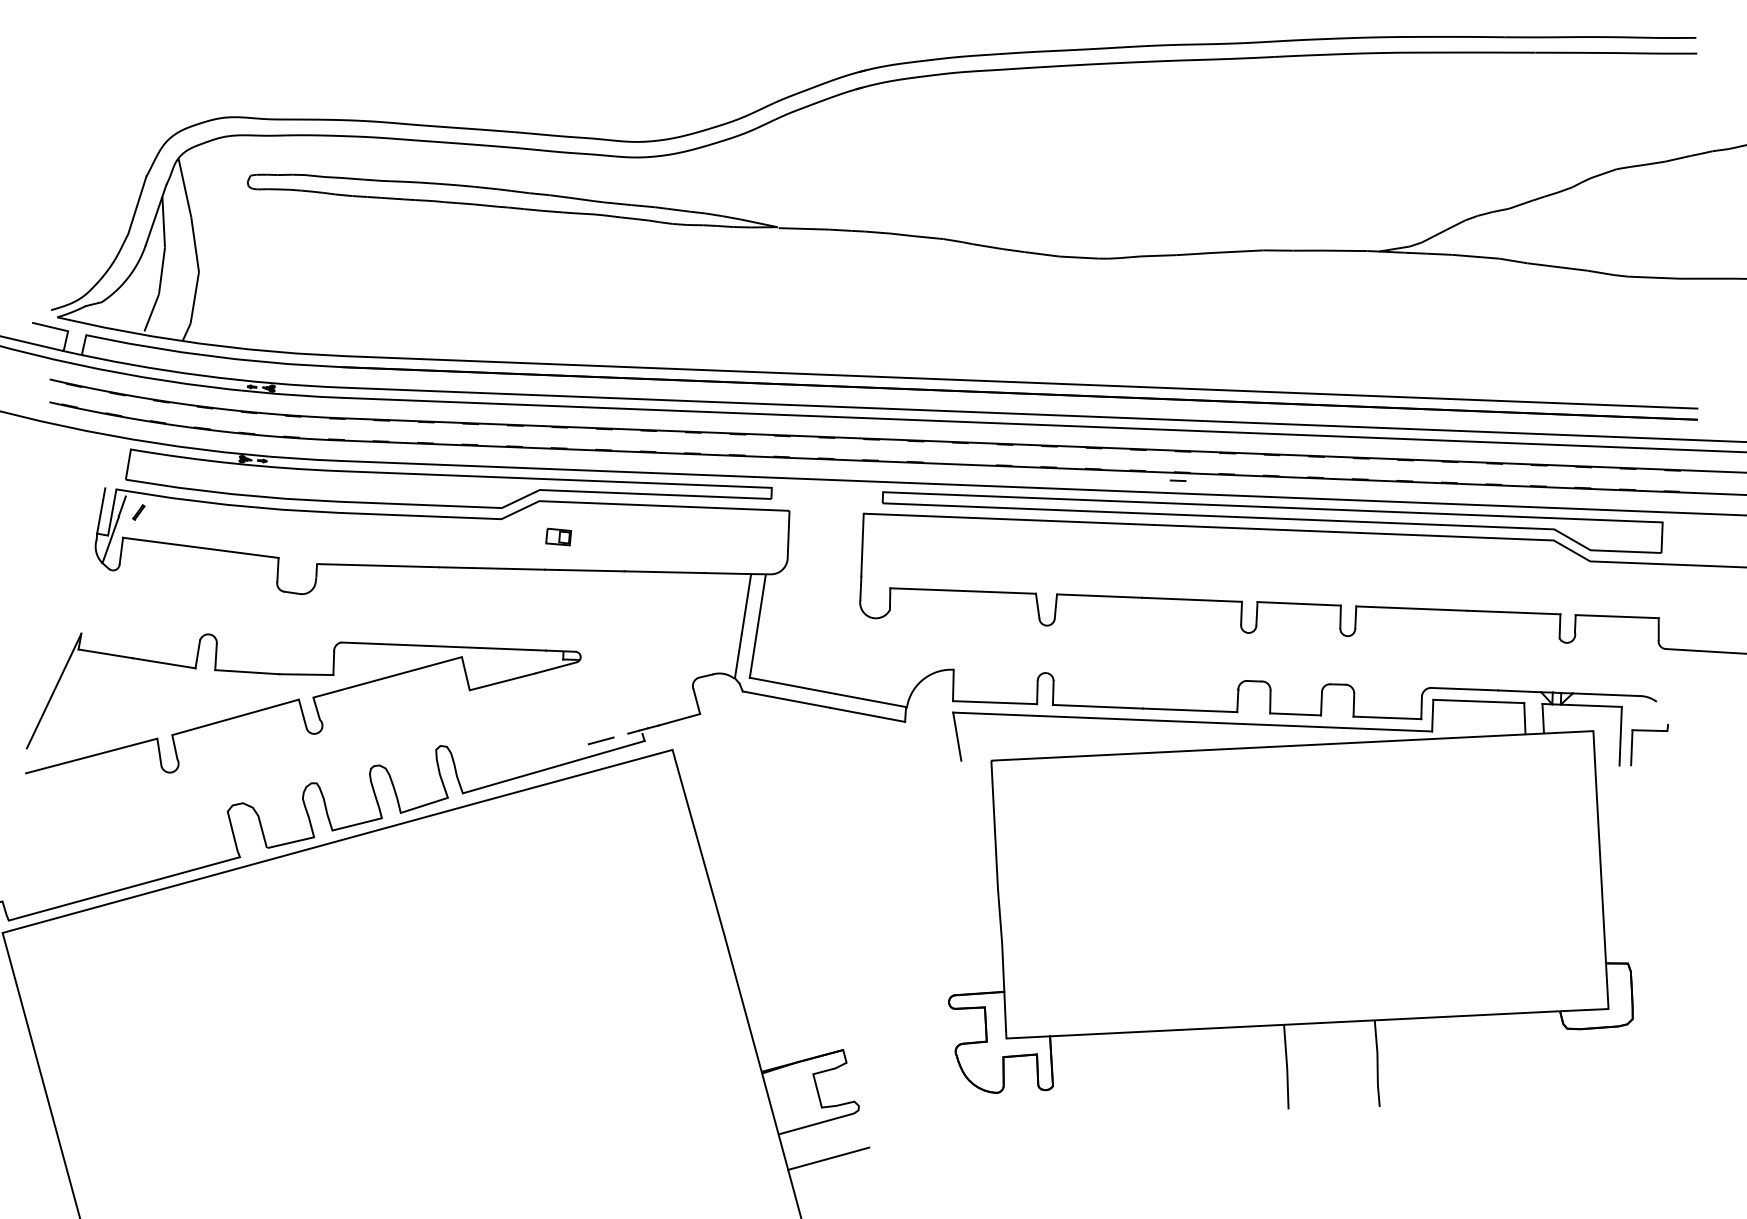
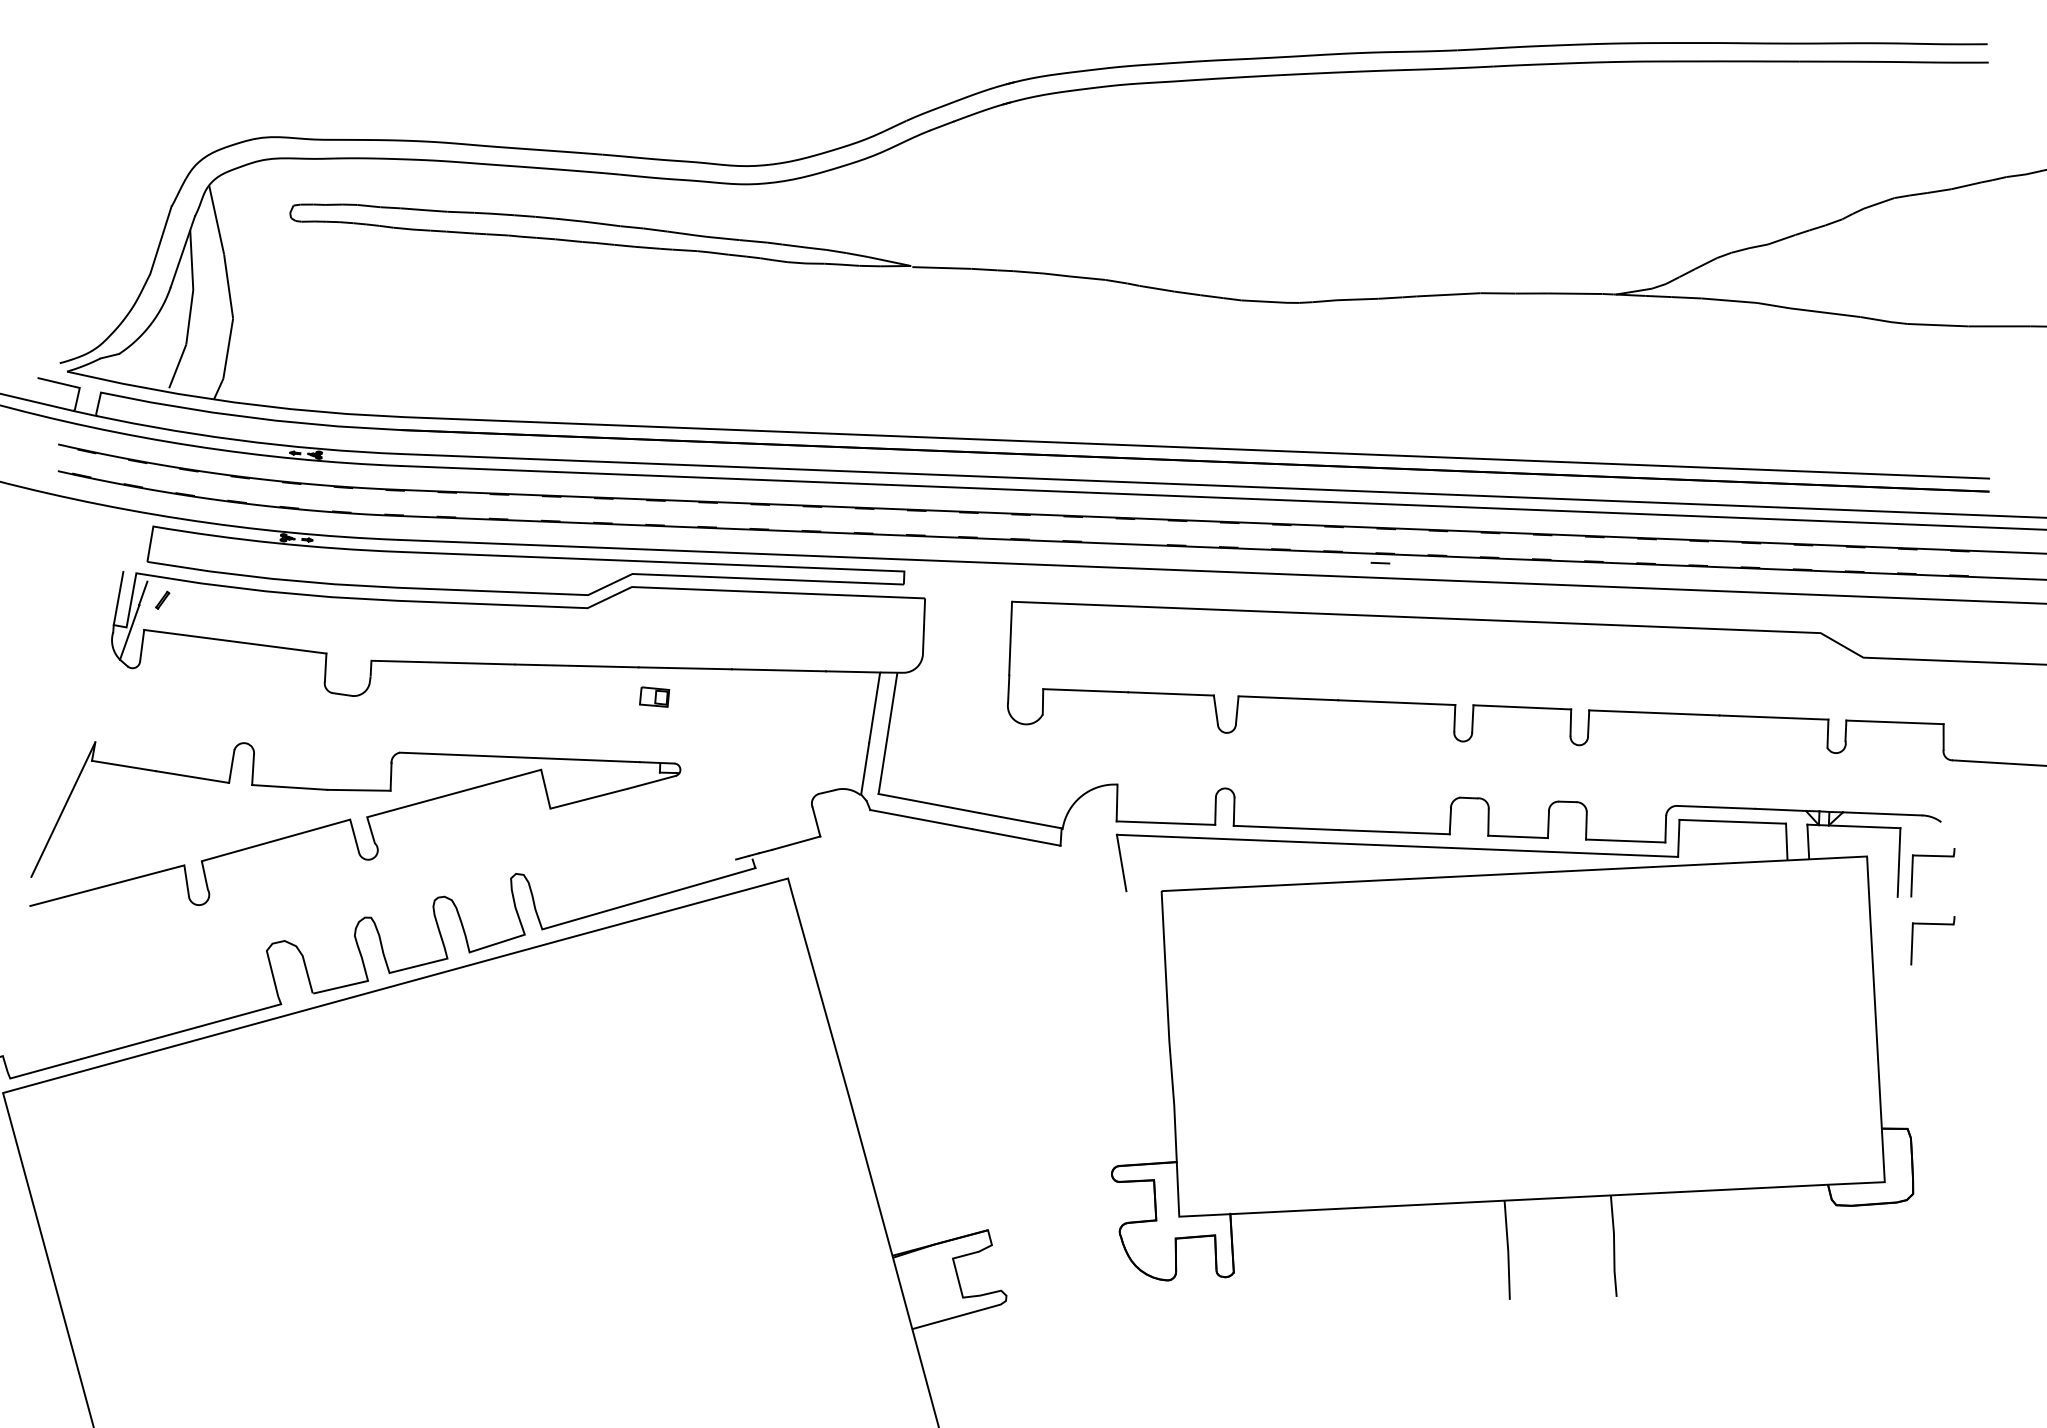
part: (1272, 522) -> (1491, 611), removed
part: (558, 536) -> (654, 696), moved
line: (600, 740) -> (703, 867), removed
part: (1649, 789) -> (1932, 924), added
line: (828, 1158) -> (970, 1357), removed

